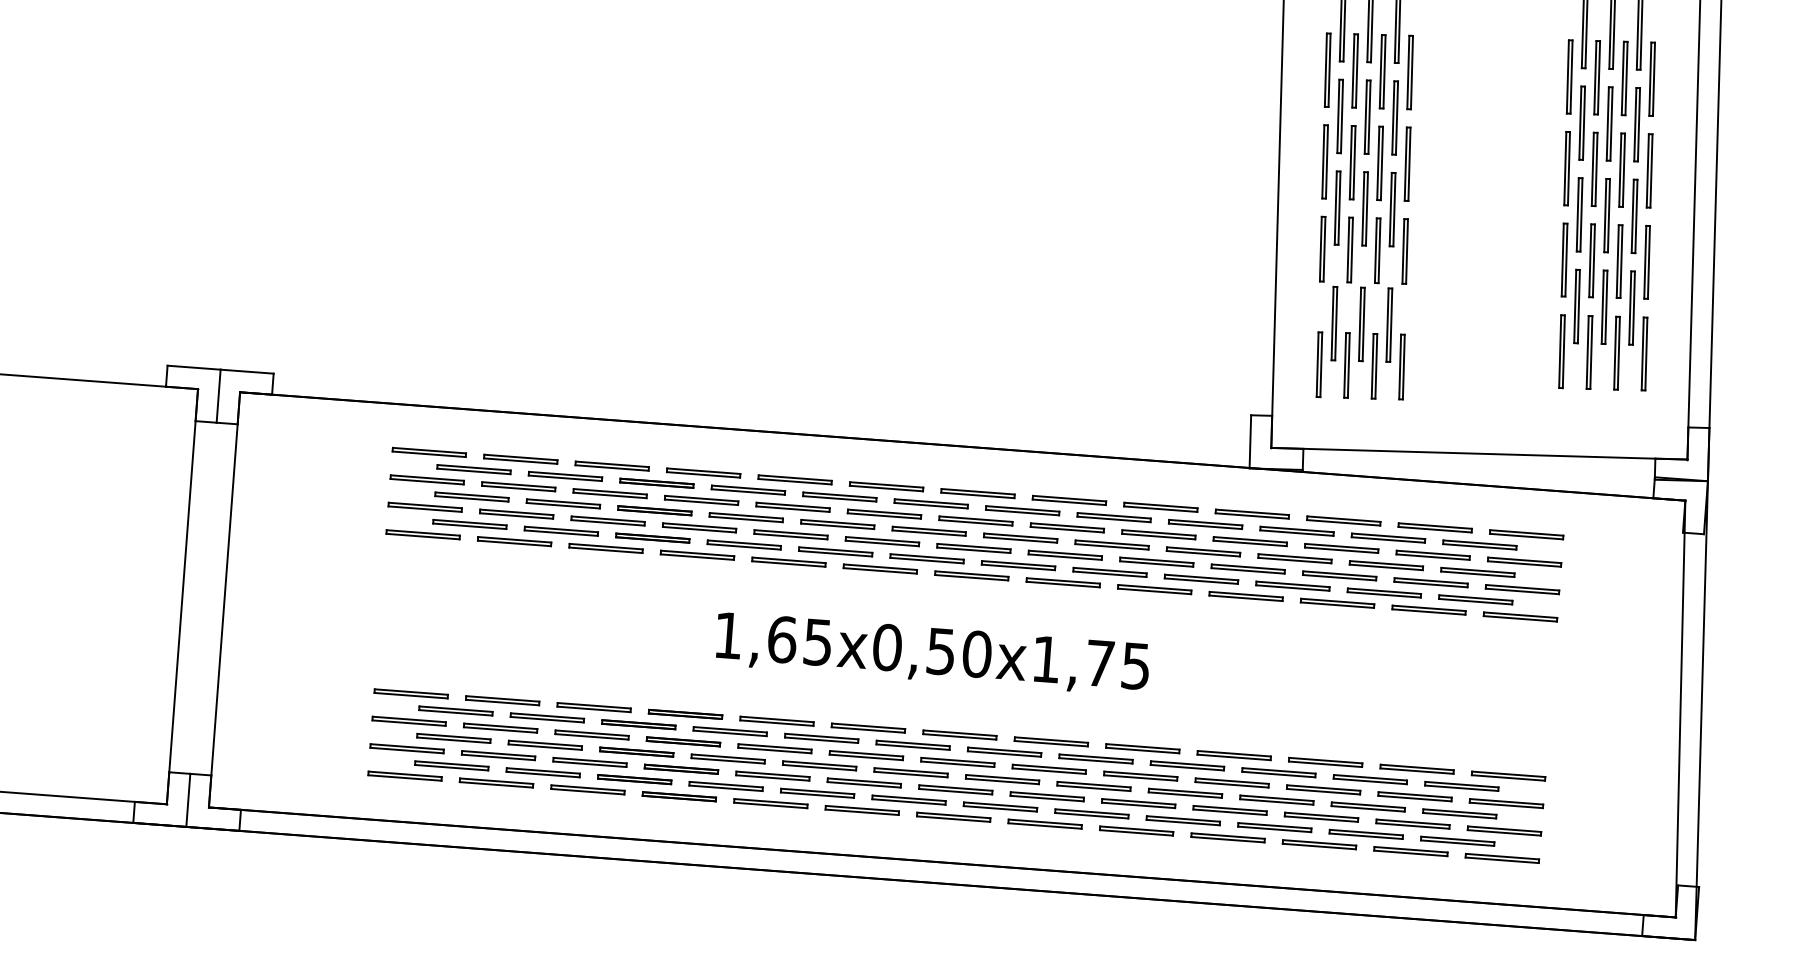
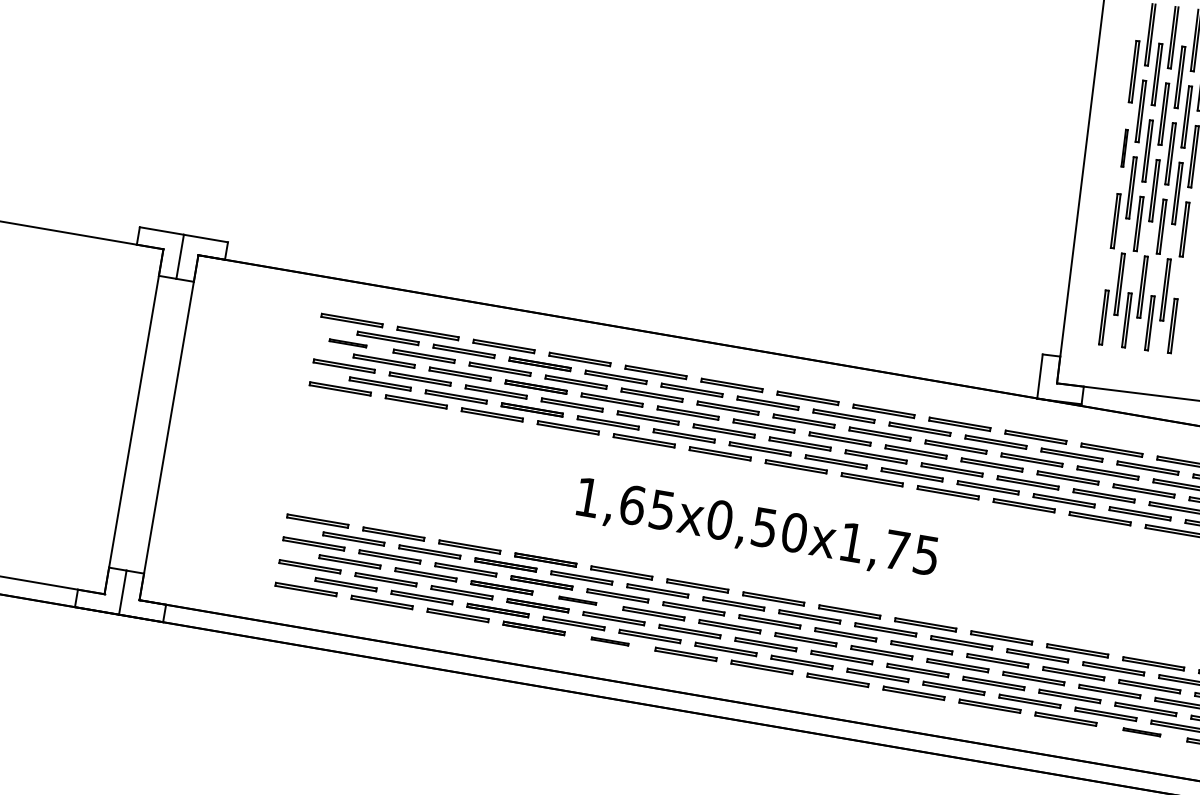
part: (1324, 161) -> (1124, 147), size x0.6
part: (426, 479) -> (347, 342), size x0.6
part: (727, 758) -> (577, 600), size x0.6
part: (770, 803) -> (609, 641), size x0.6
part: (1410, 851) -> (1141, 732), size x0.6

